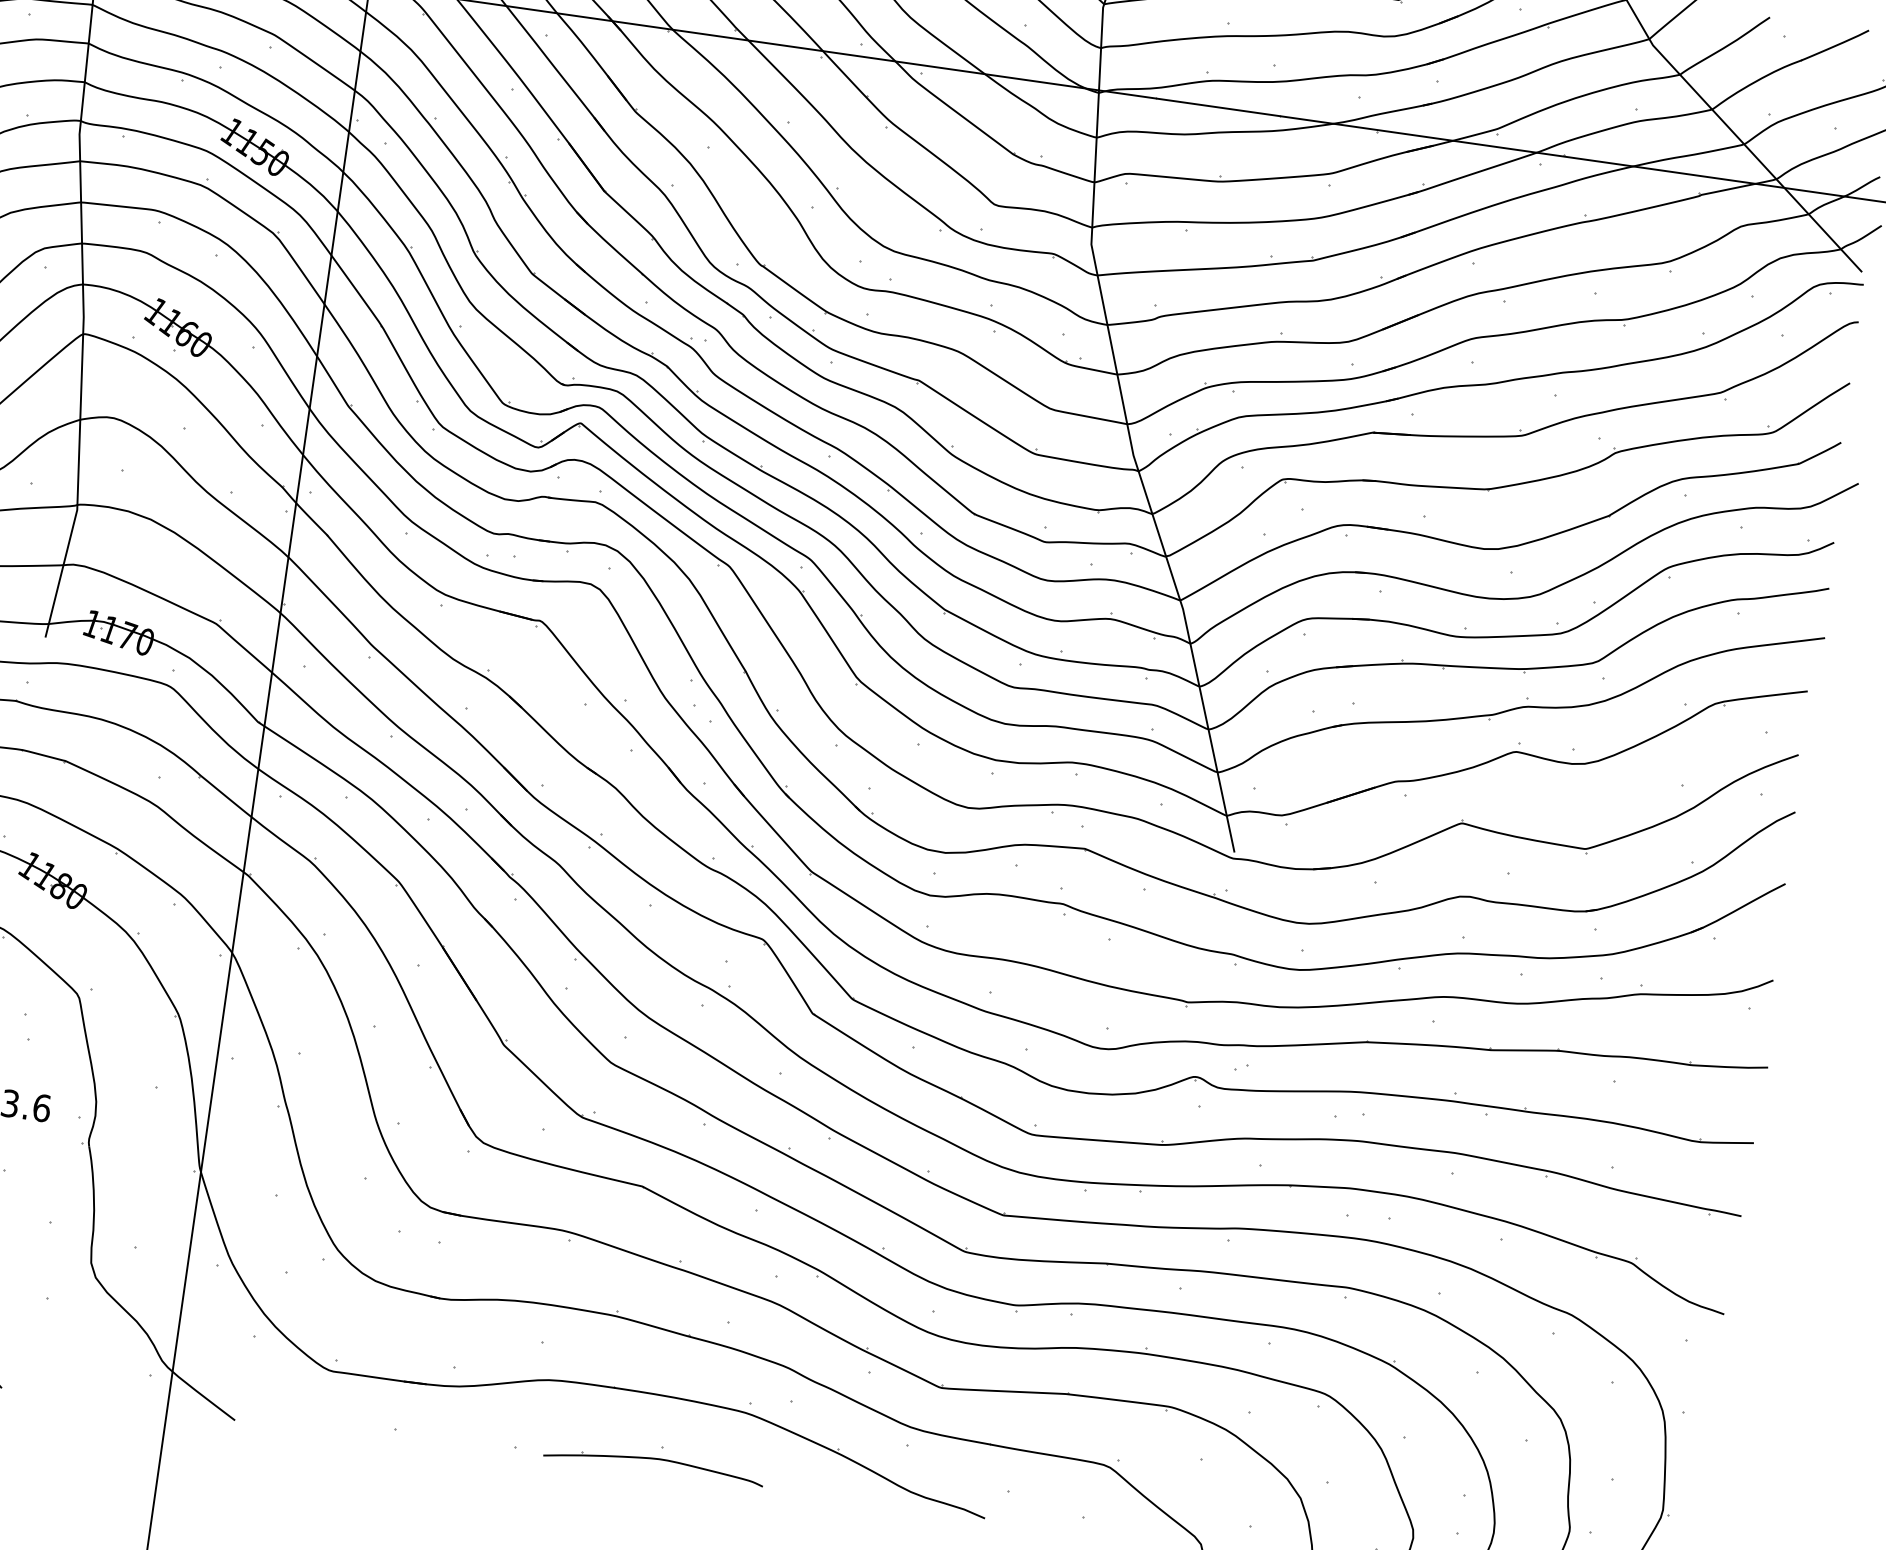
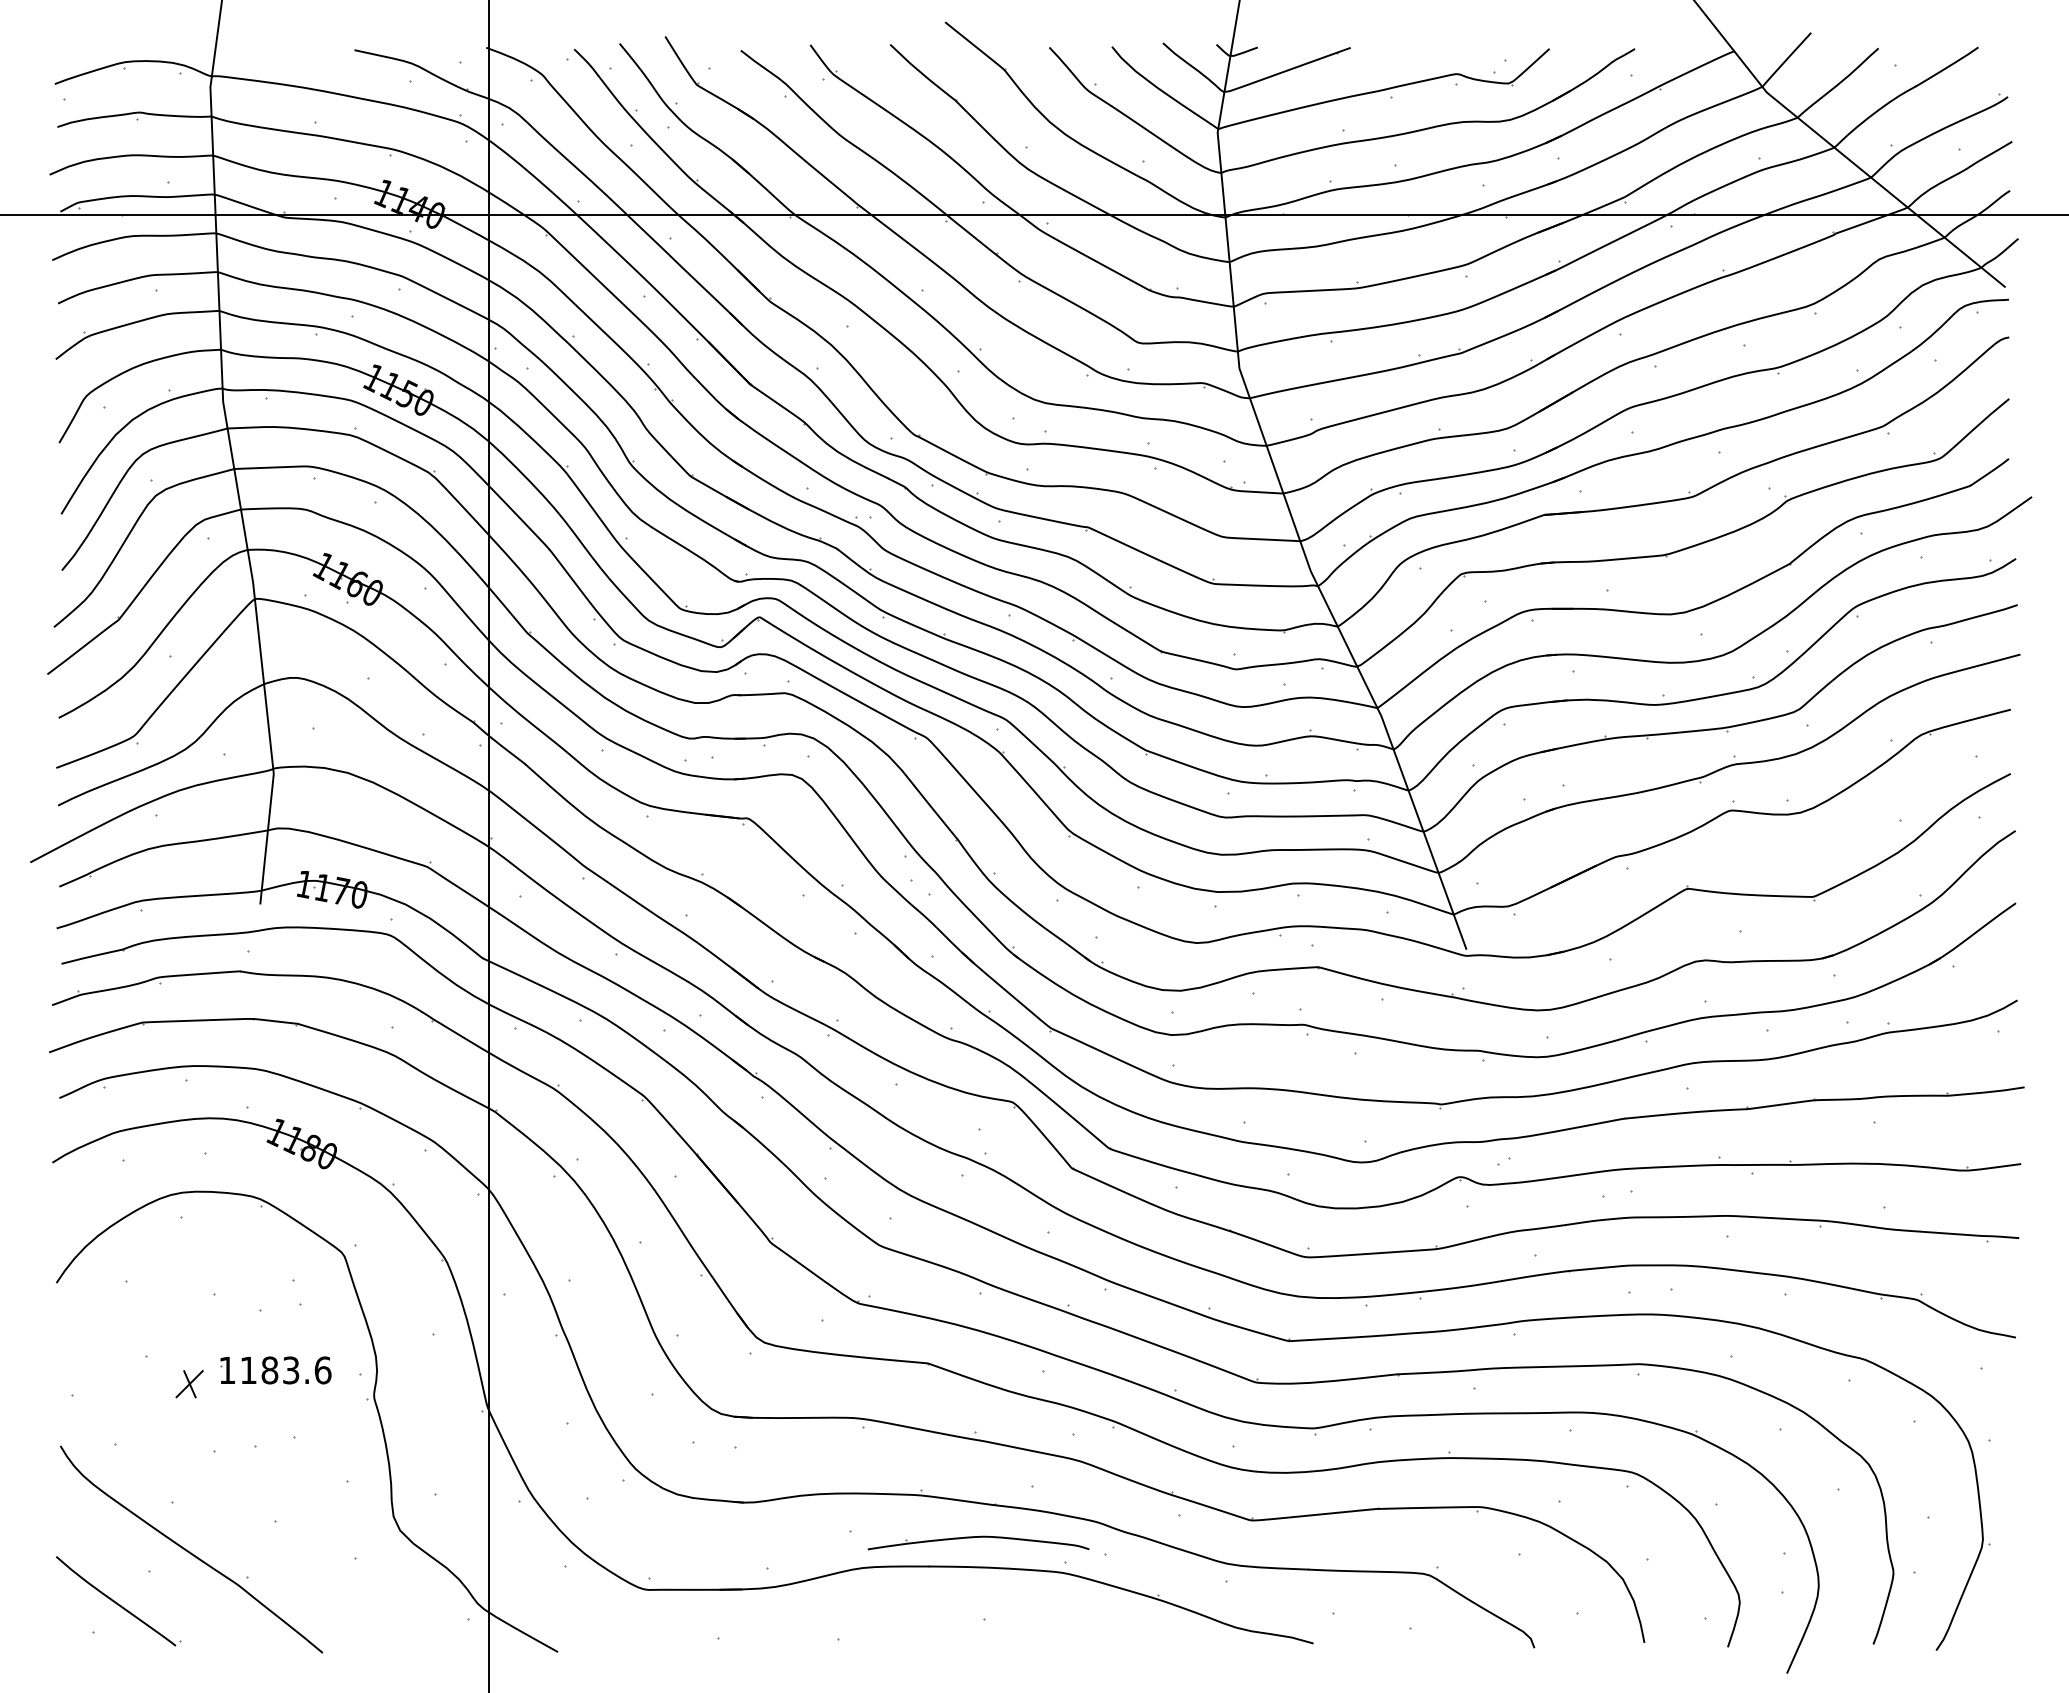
part: (653, 1464) -> (978, 1542), moved

